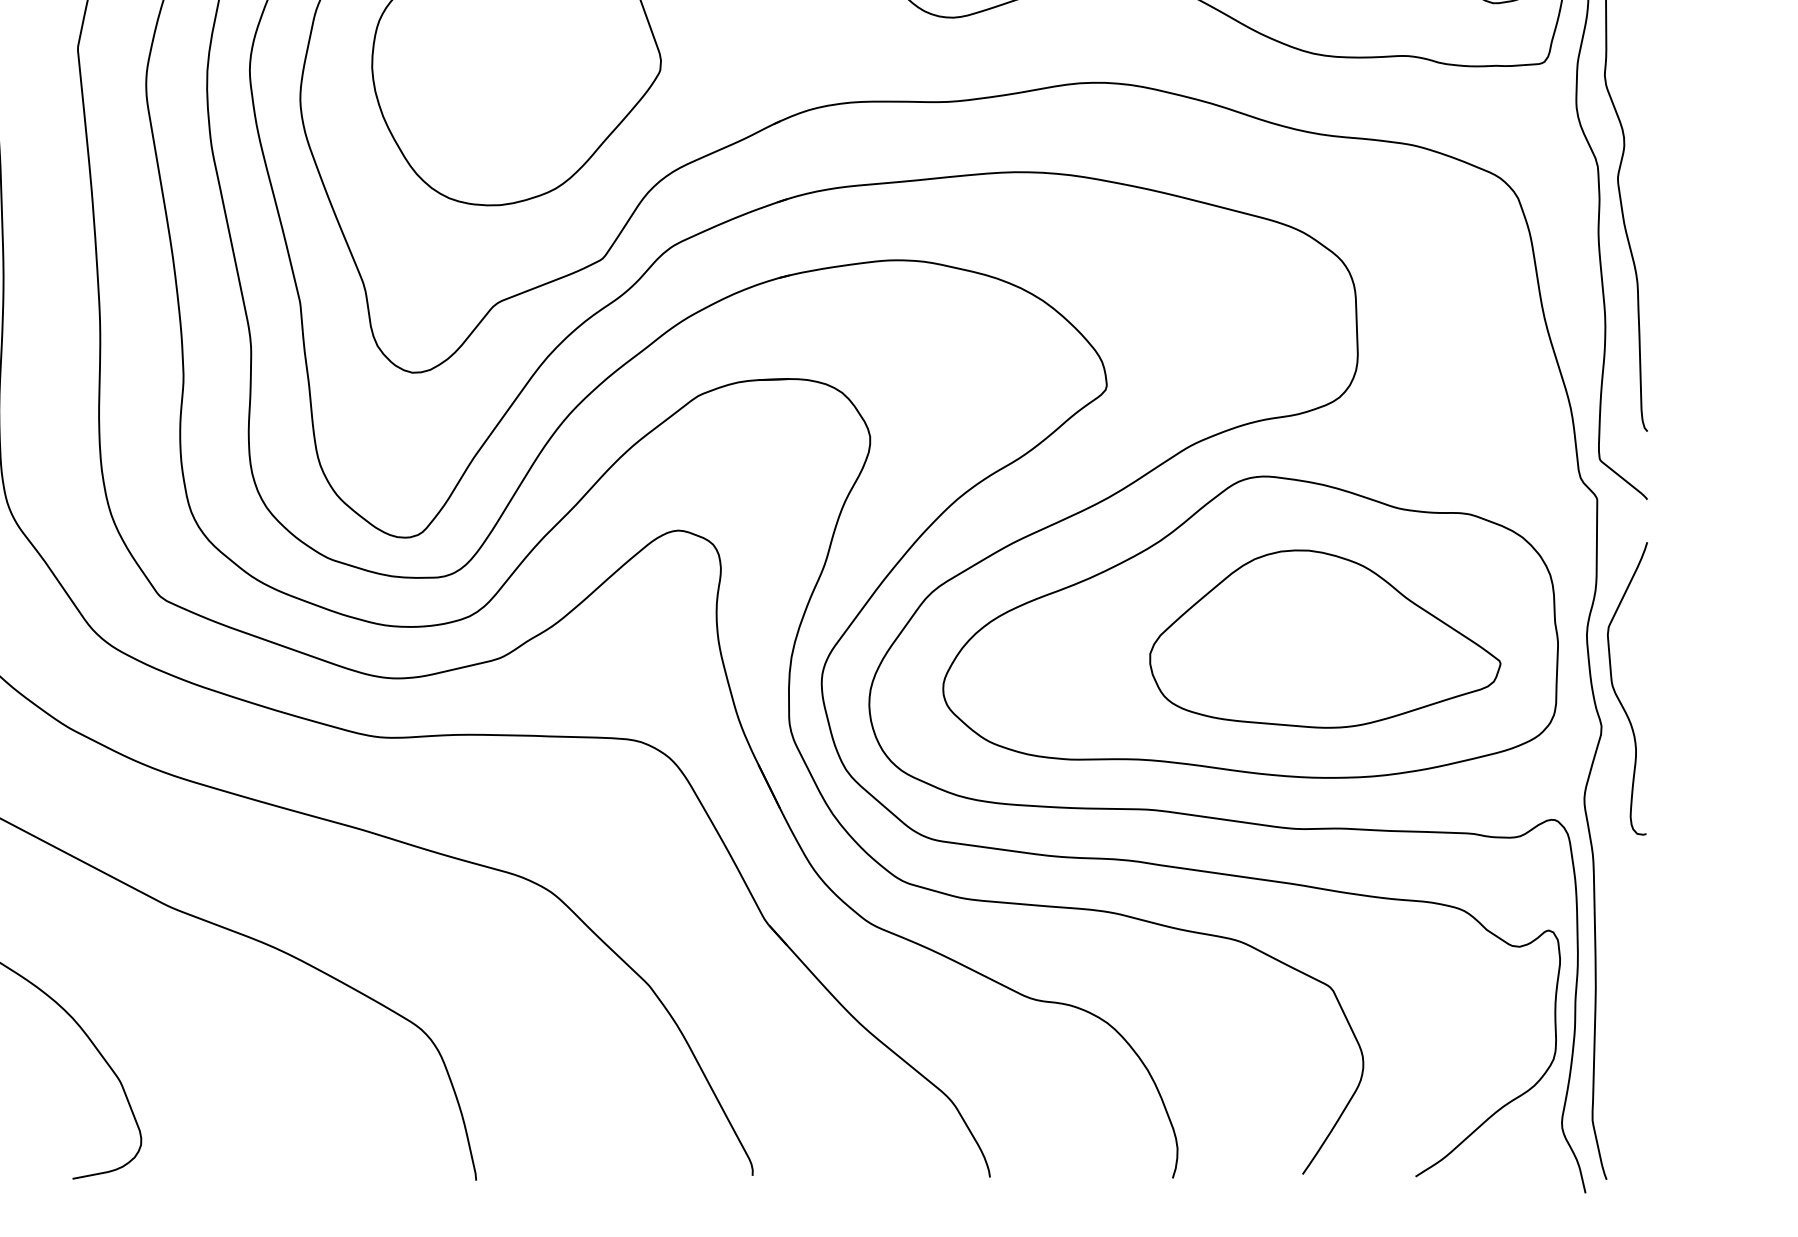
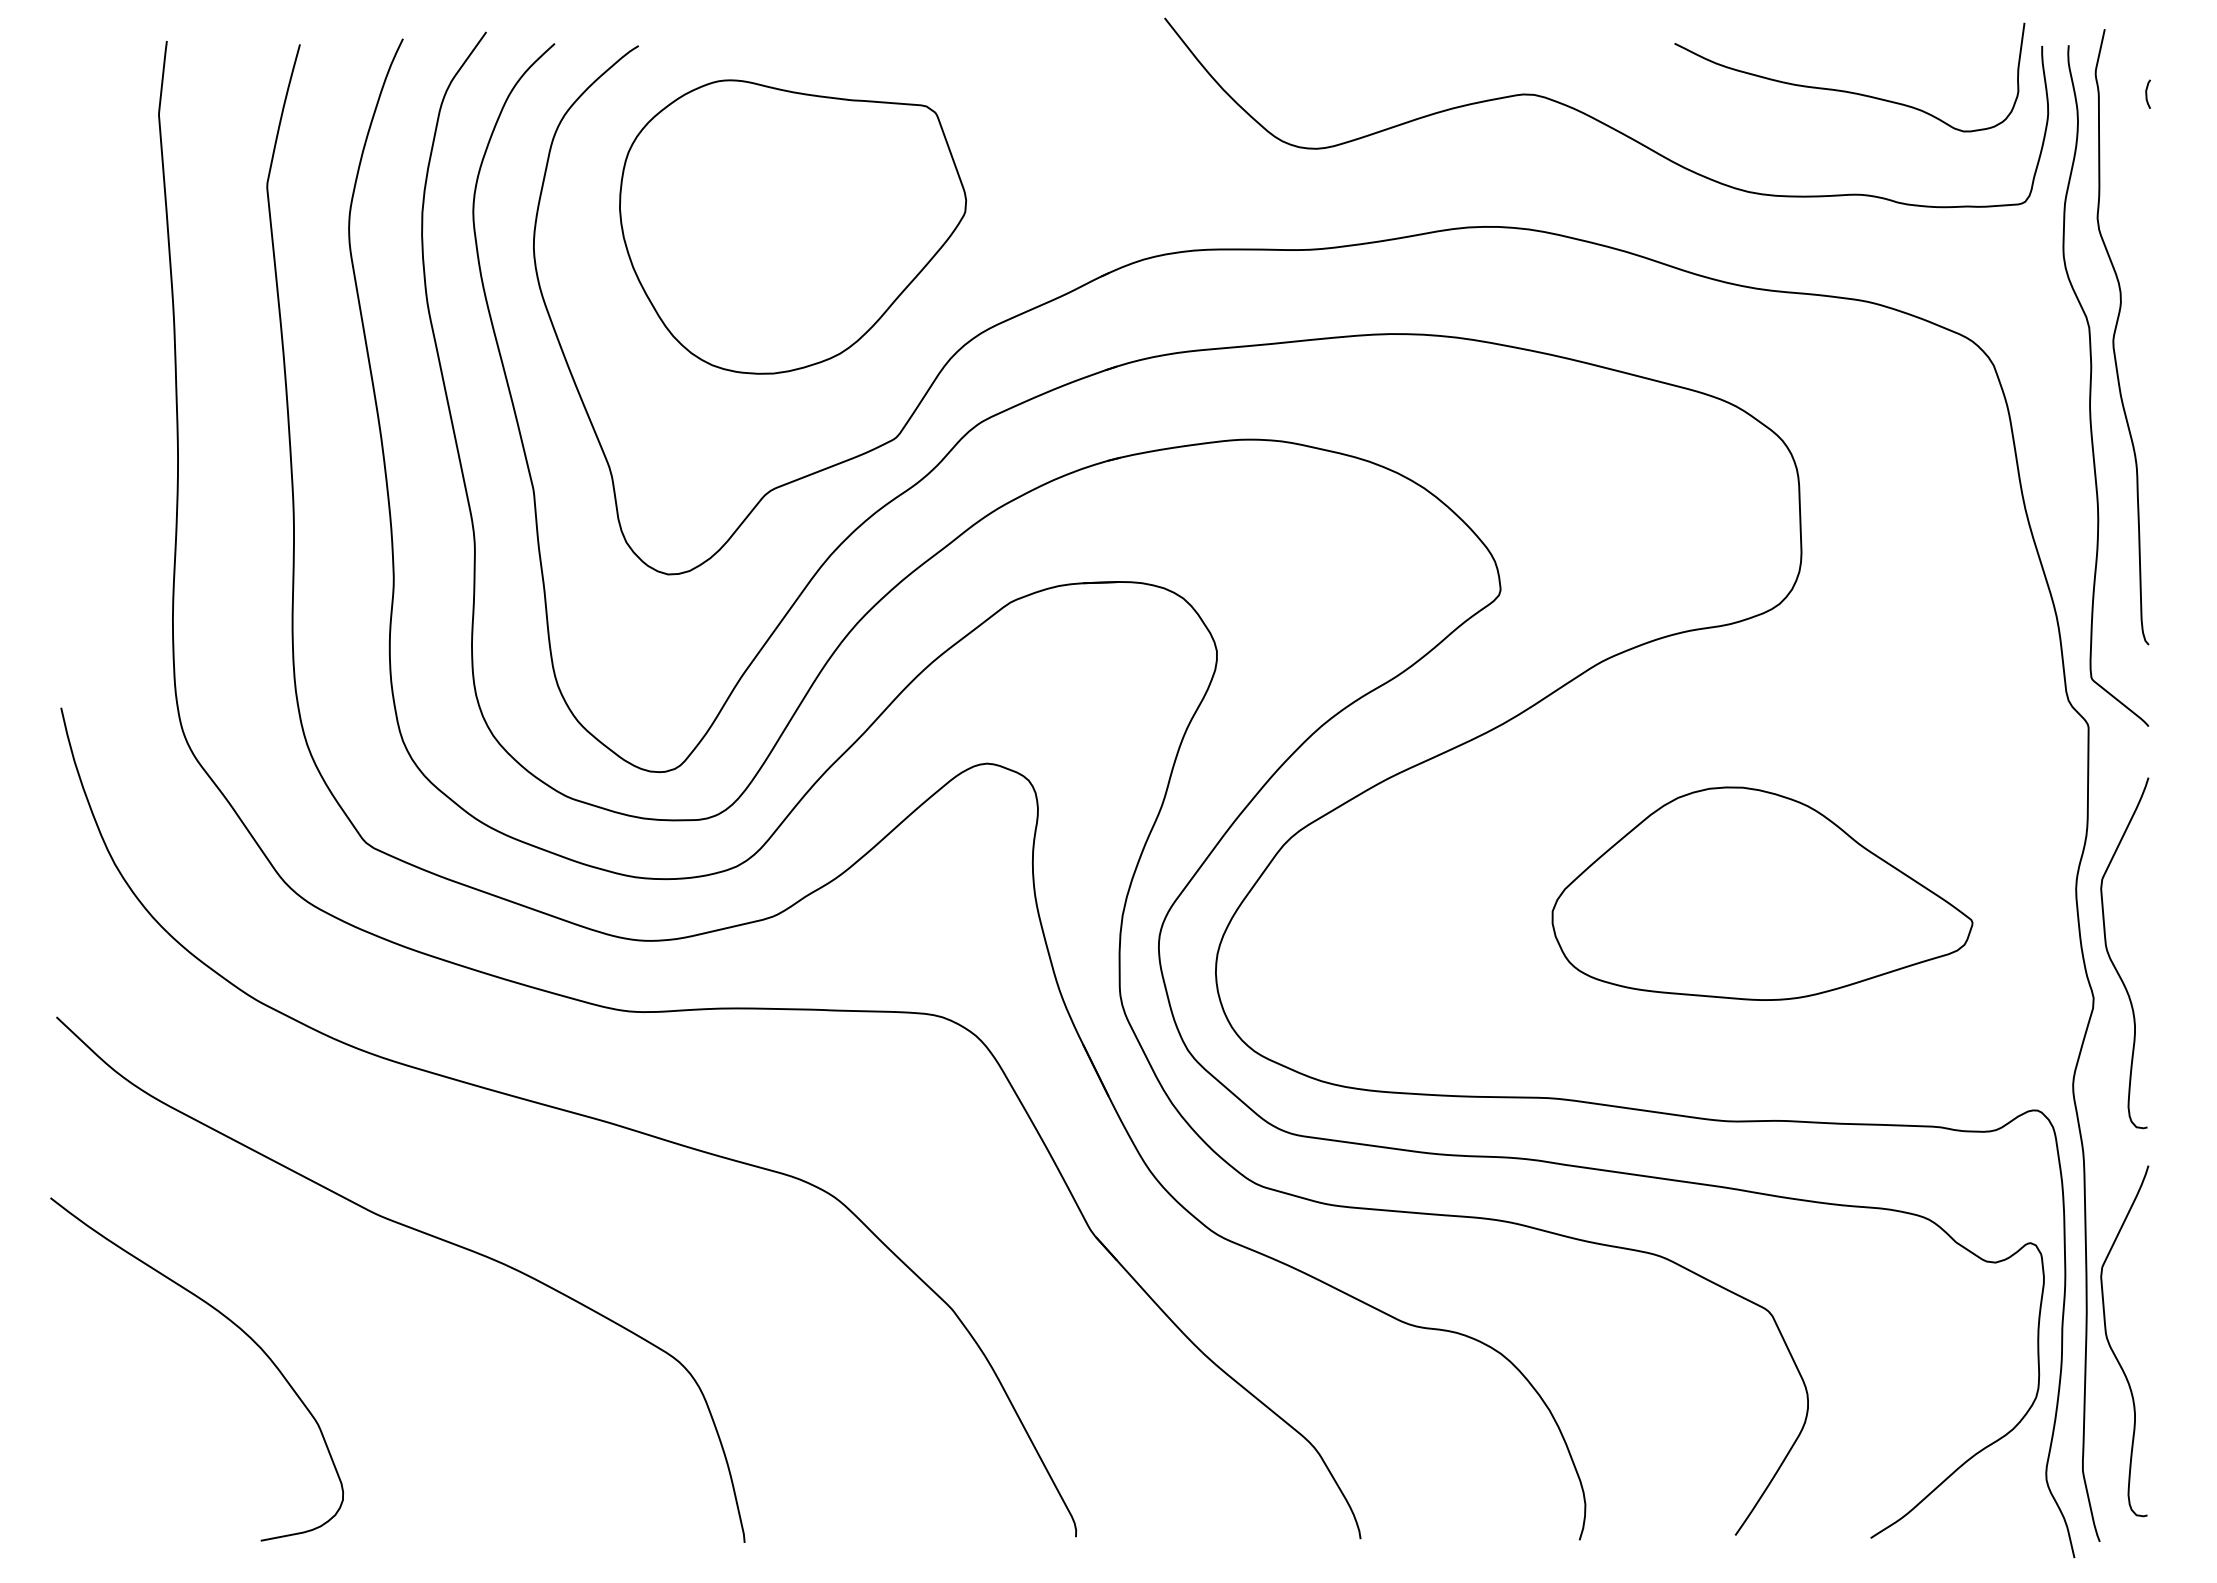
part: (1250, 627) -> (1672, 879), removed
curve: (1617, 1018) -> (2112, 1348), added

